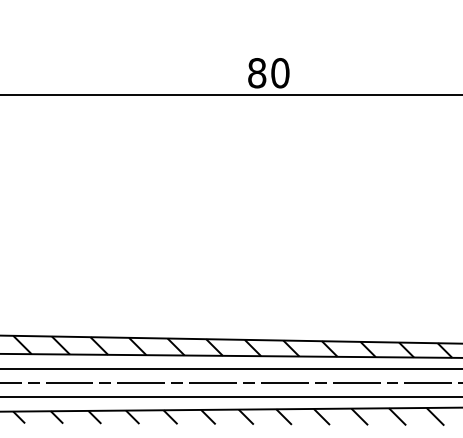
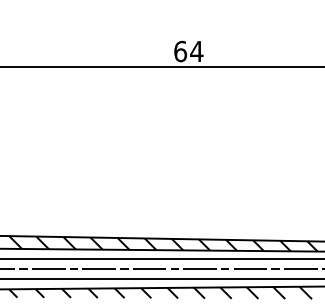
text: (268, 73) -> (188, 51), 80 -> 64

